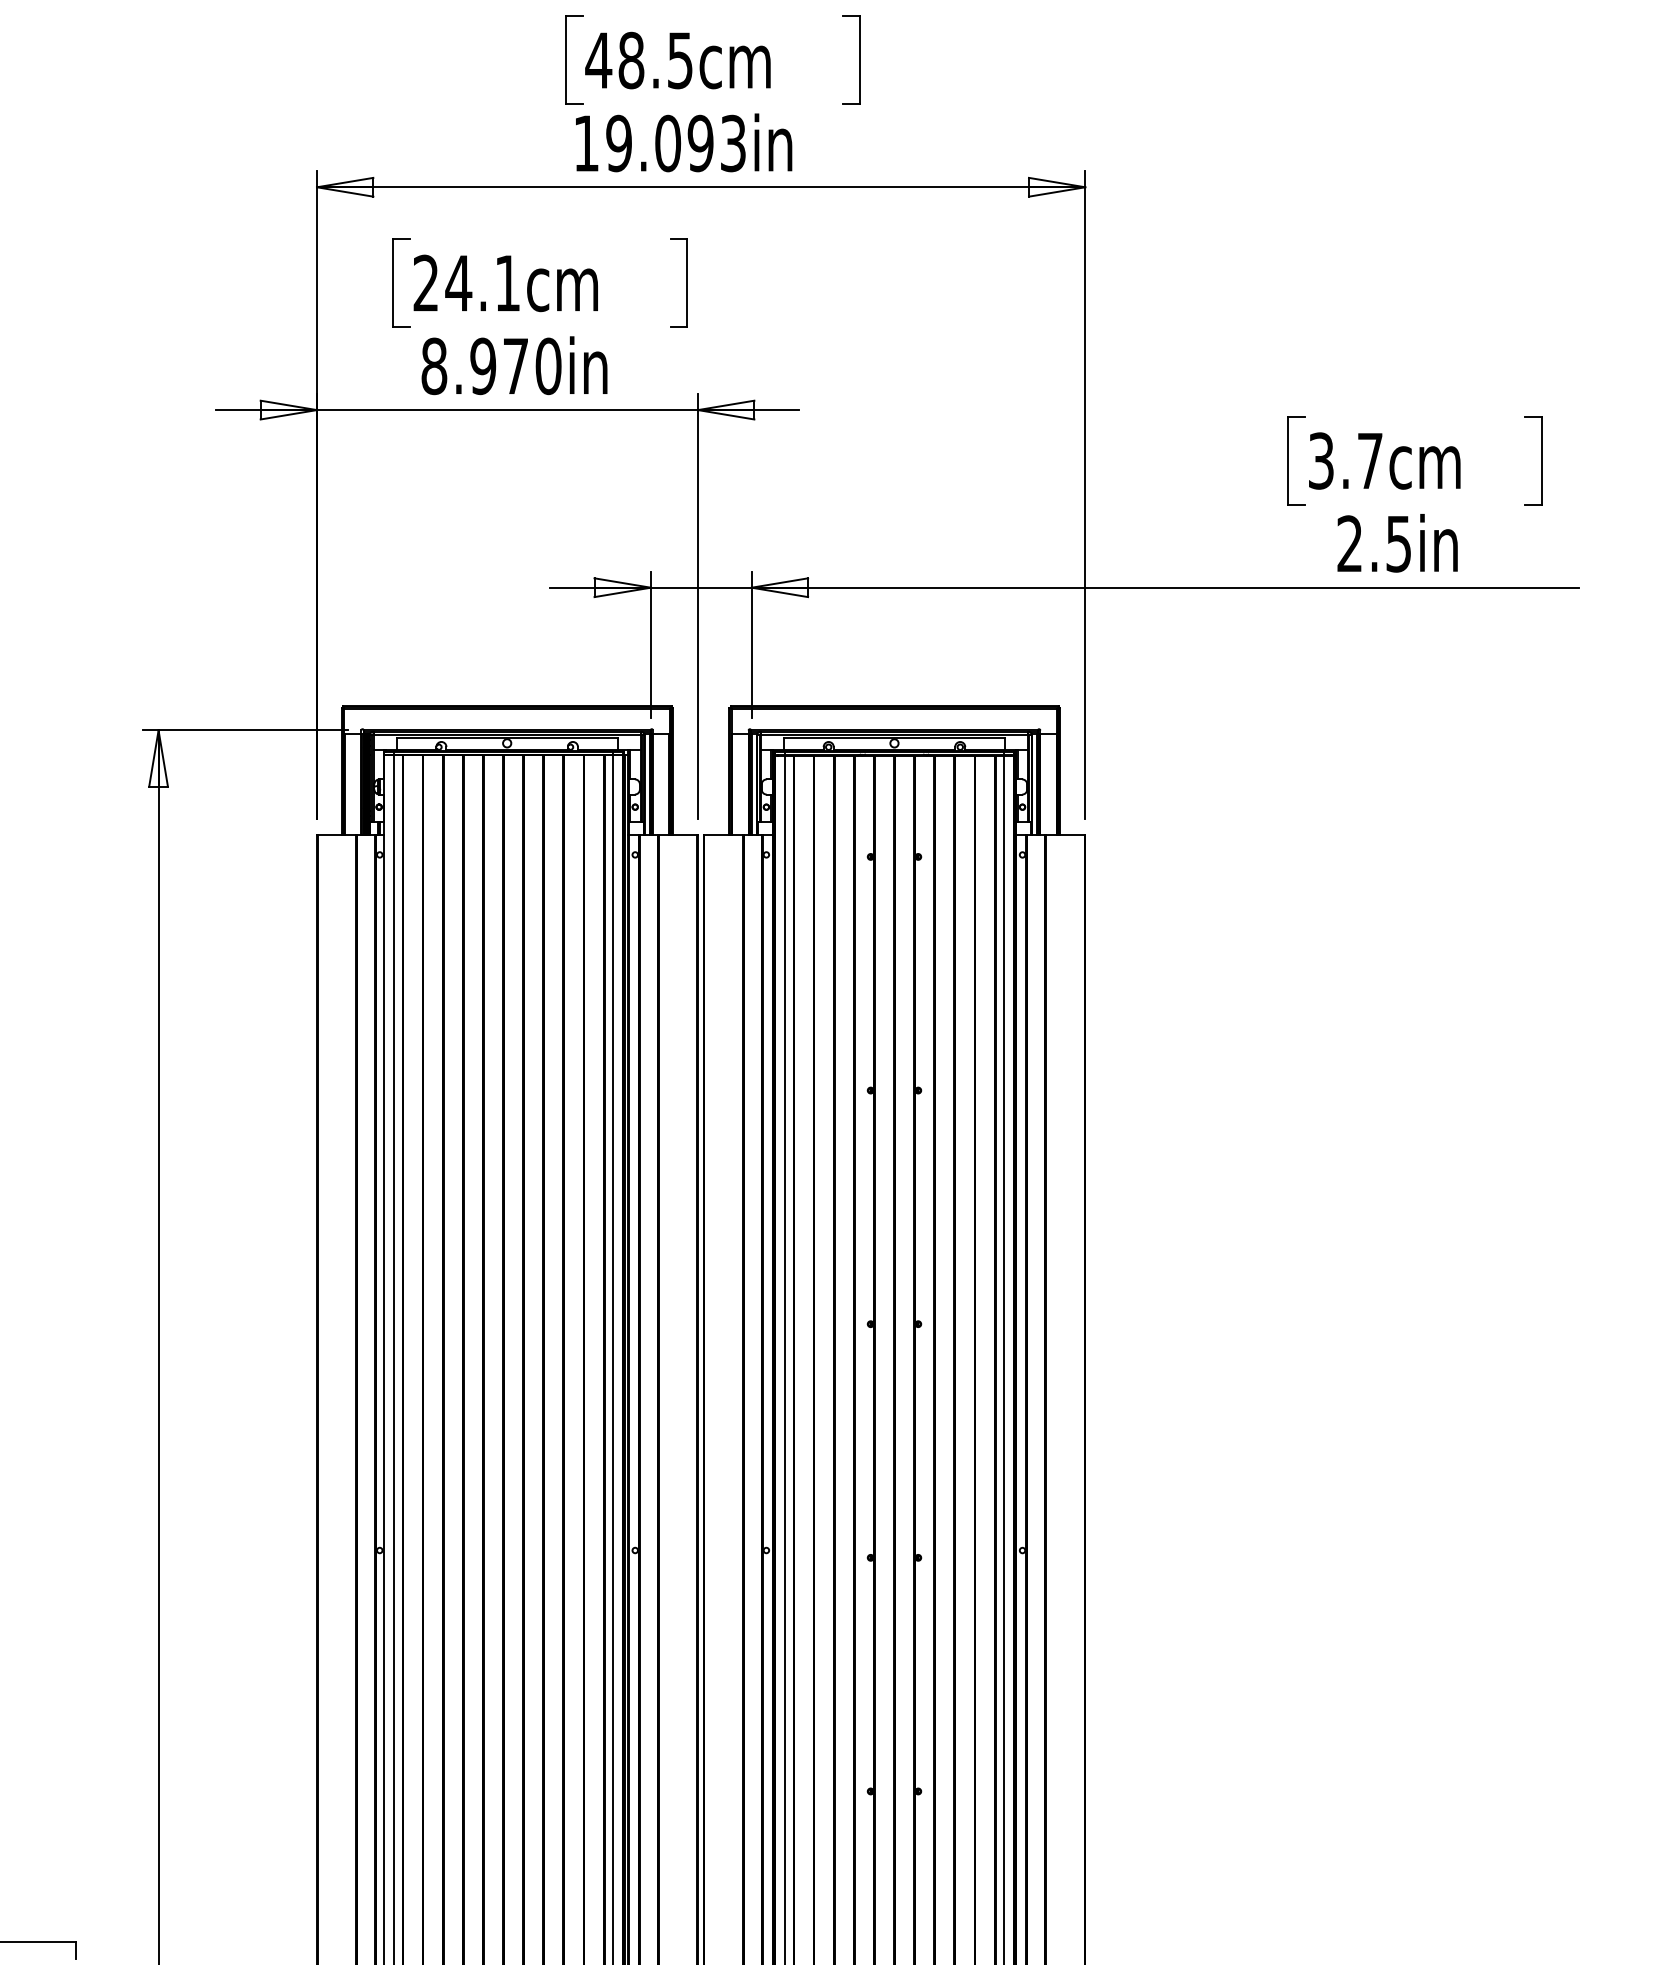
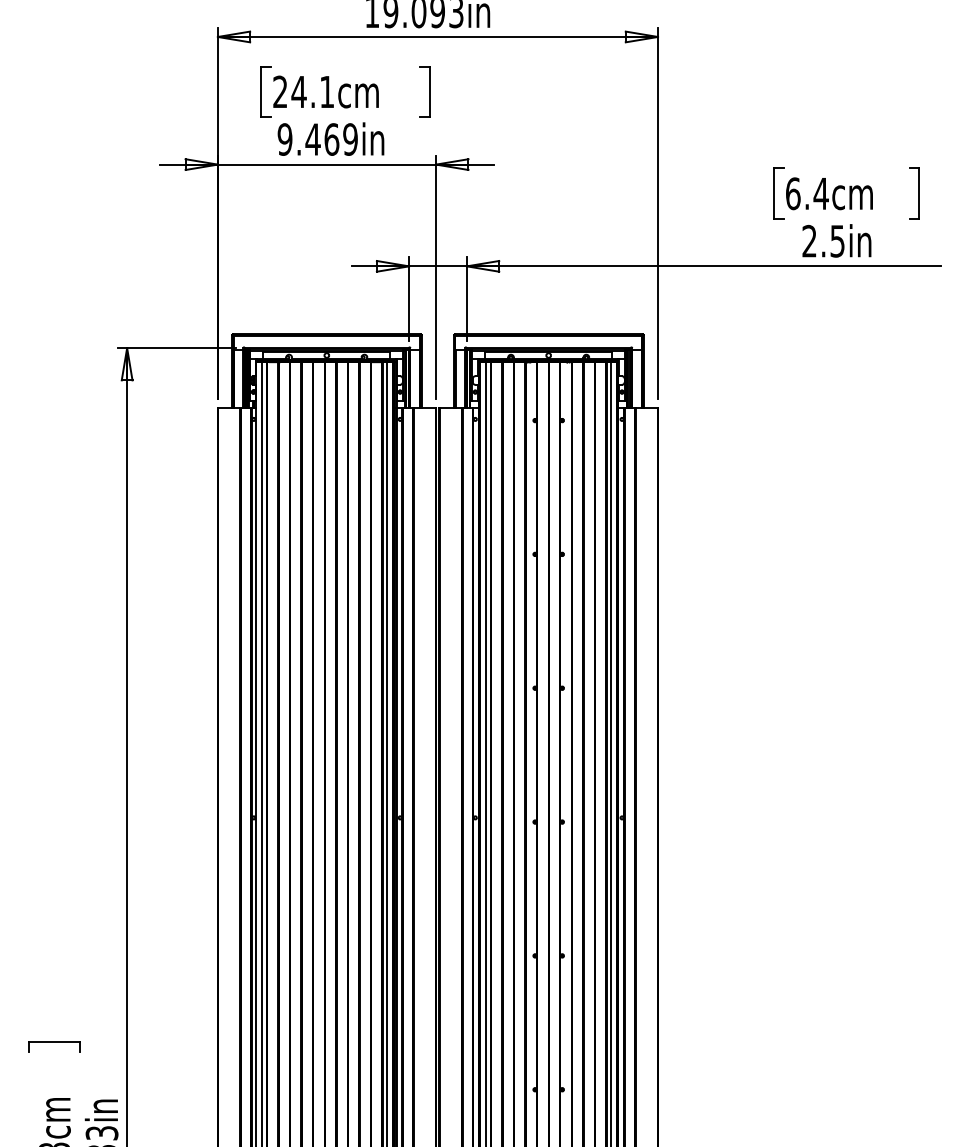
text: (490, 366) -> (317, 139), 8.970in -> 9.469in
text: (1346, 460) -> (807, 193), 3.7cm -> 6.4cm

